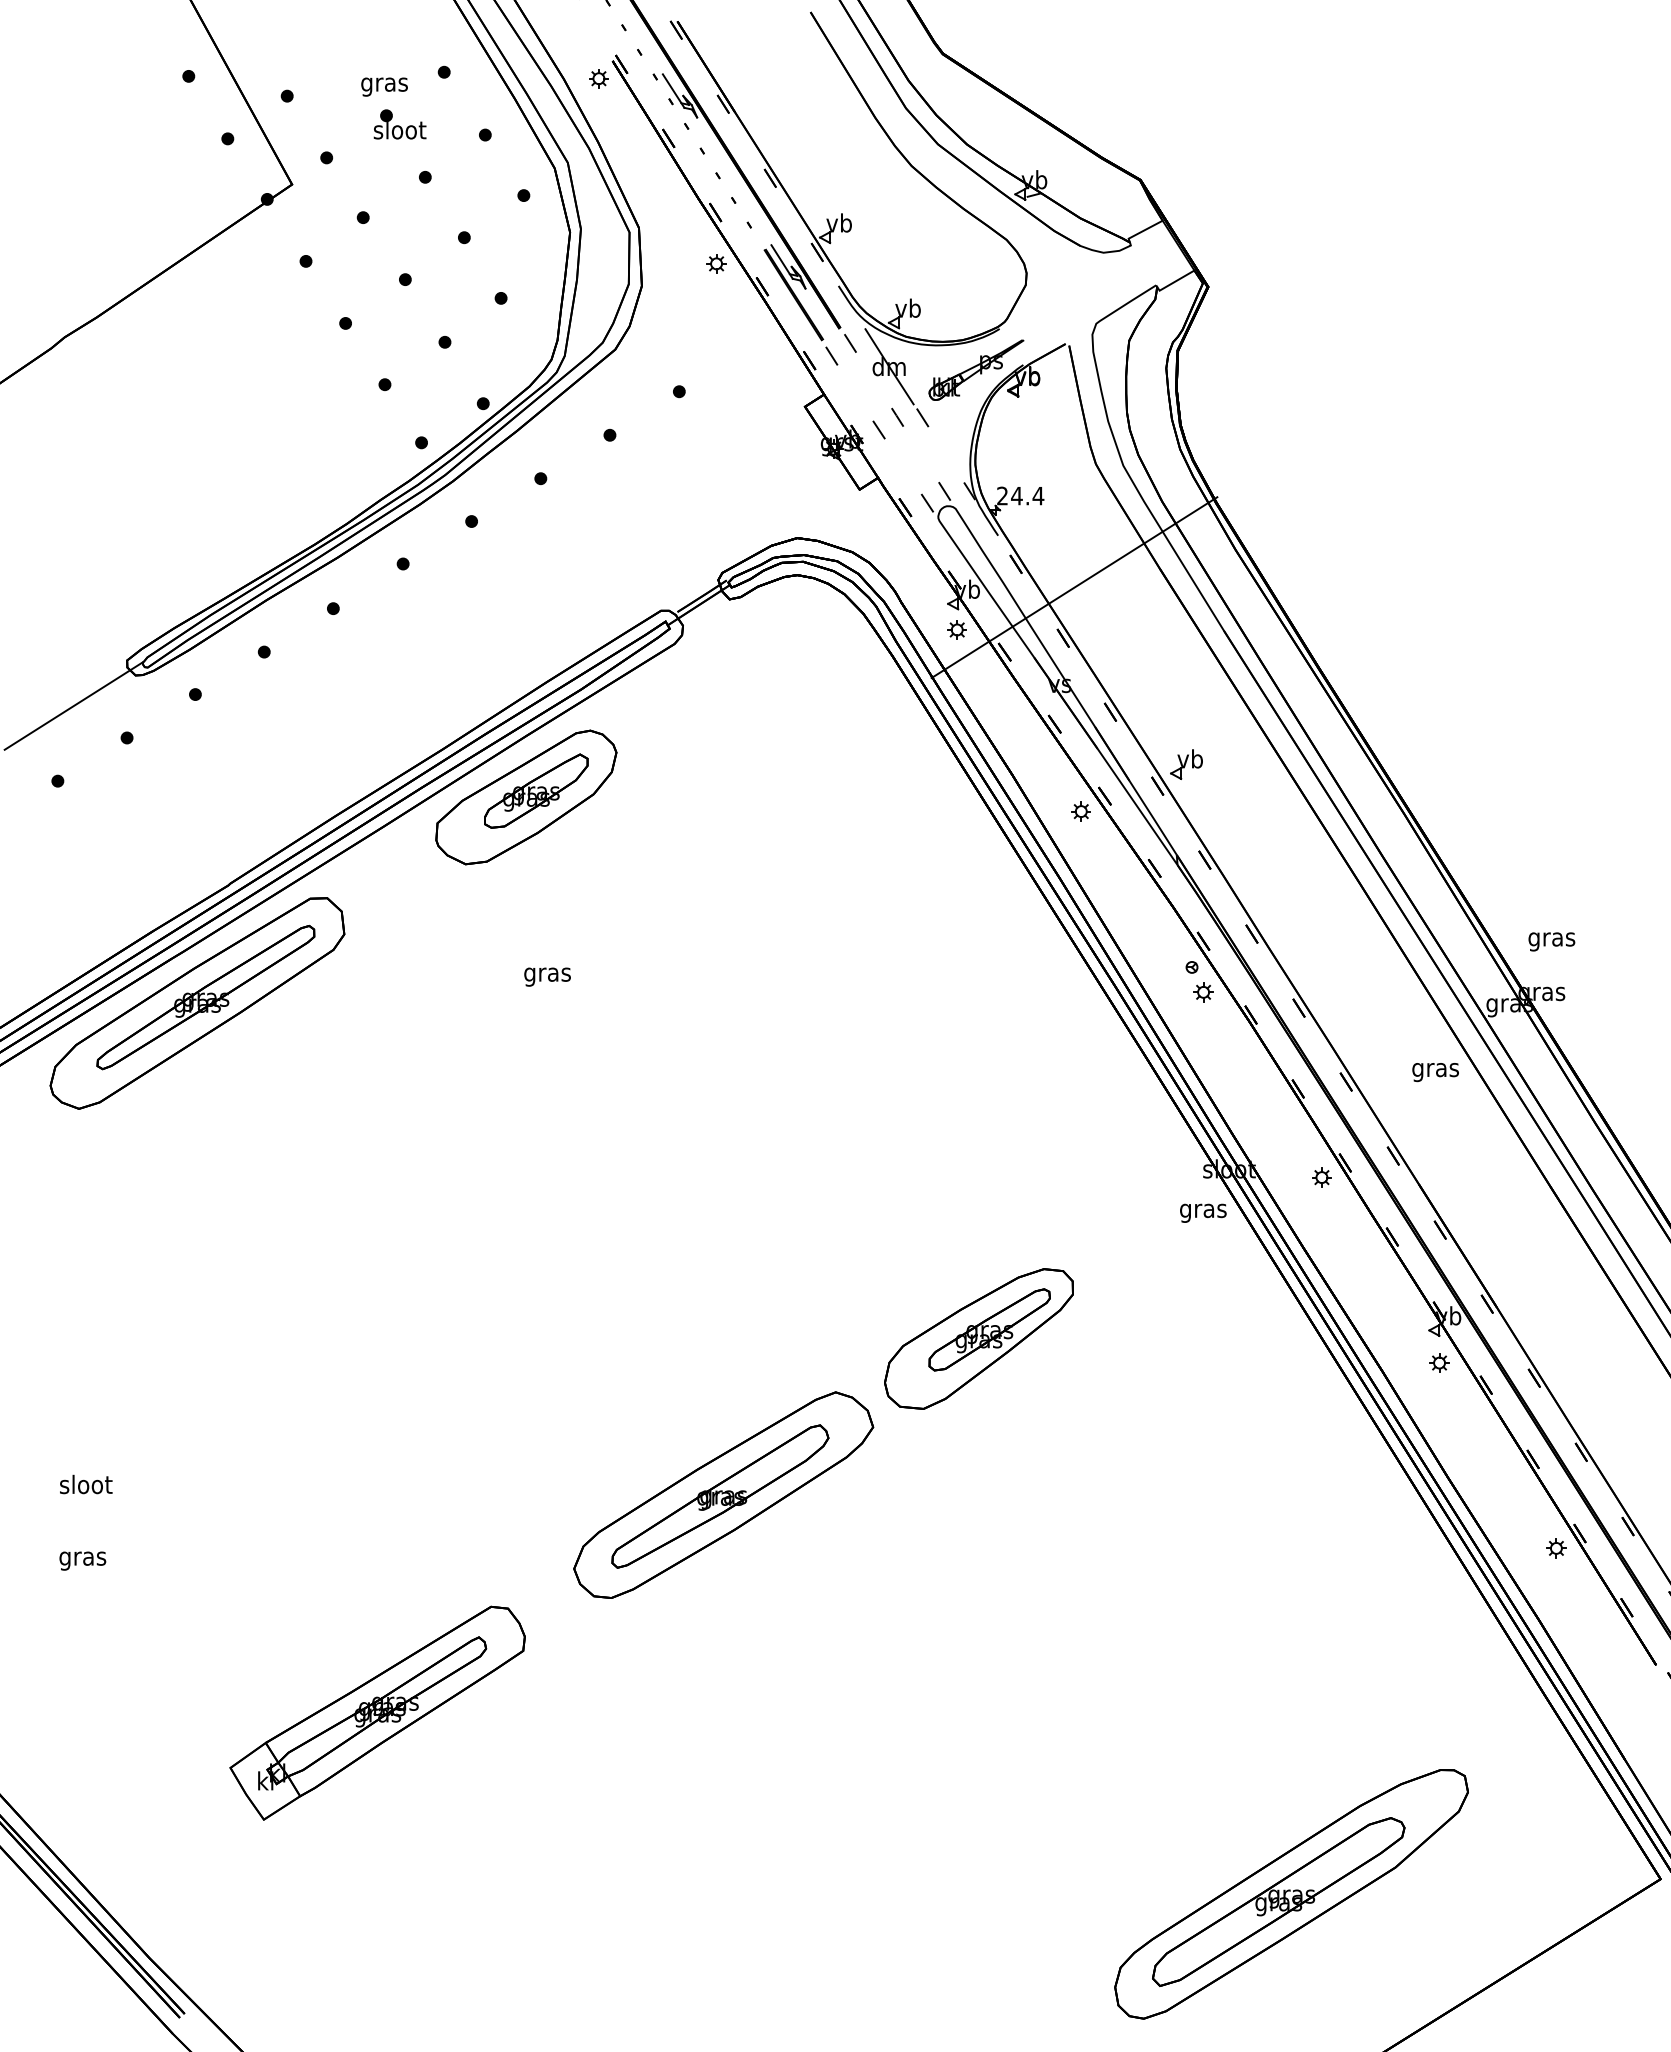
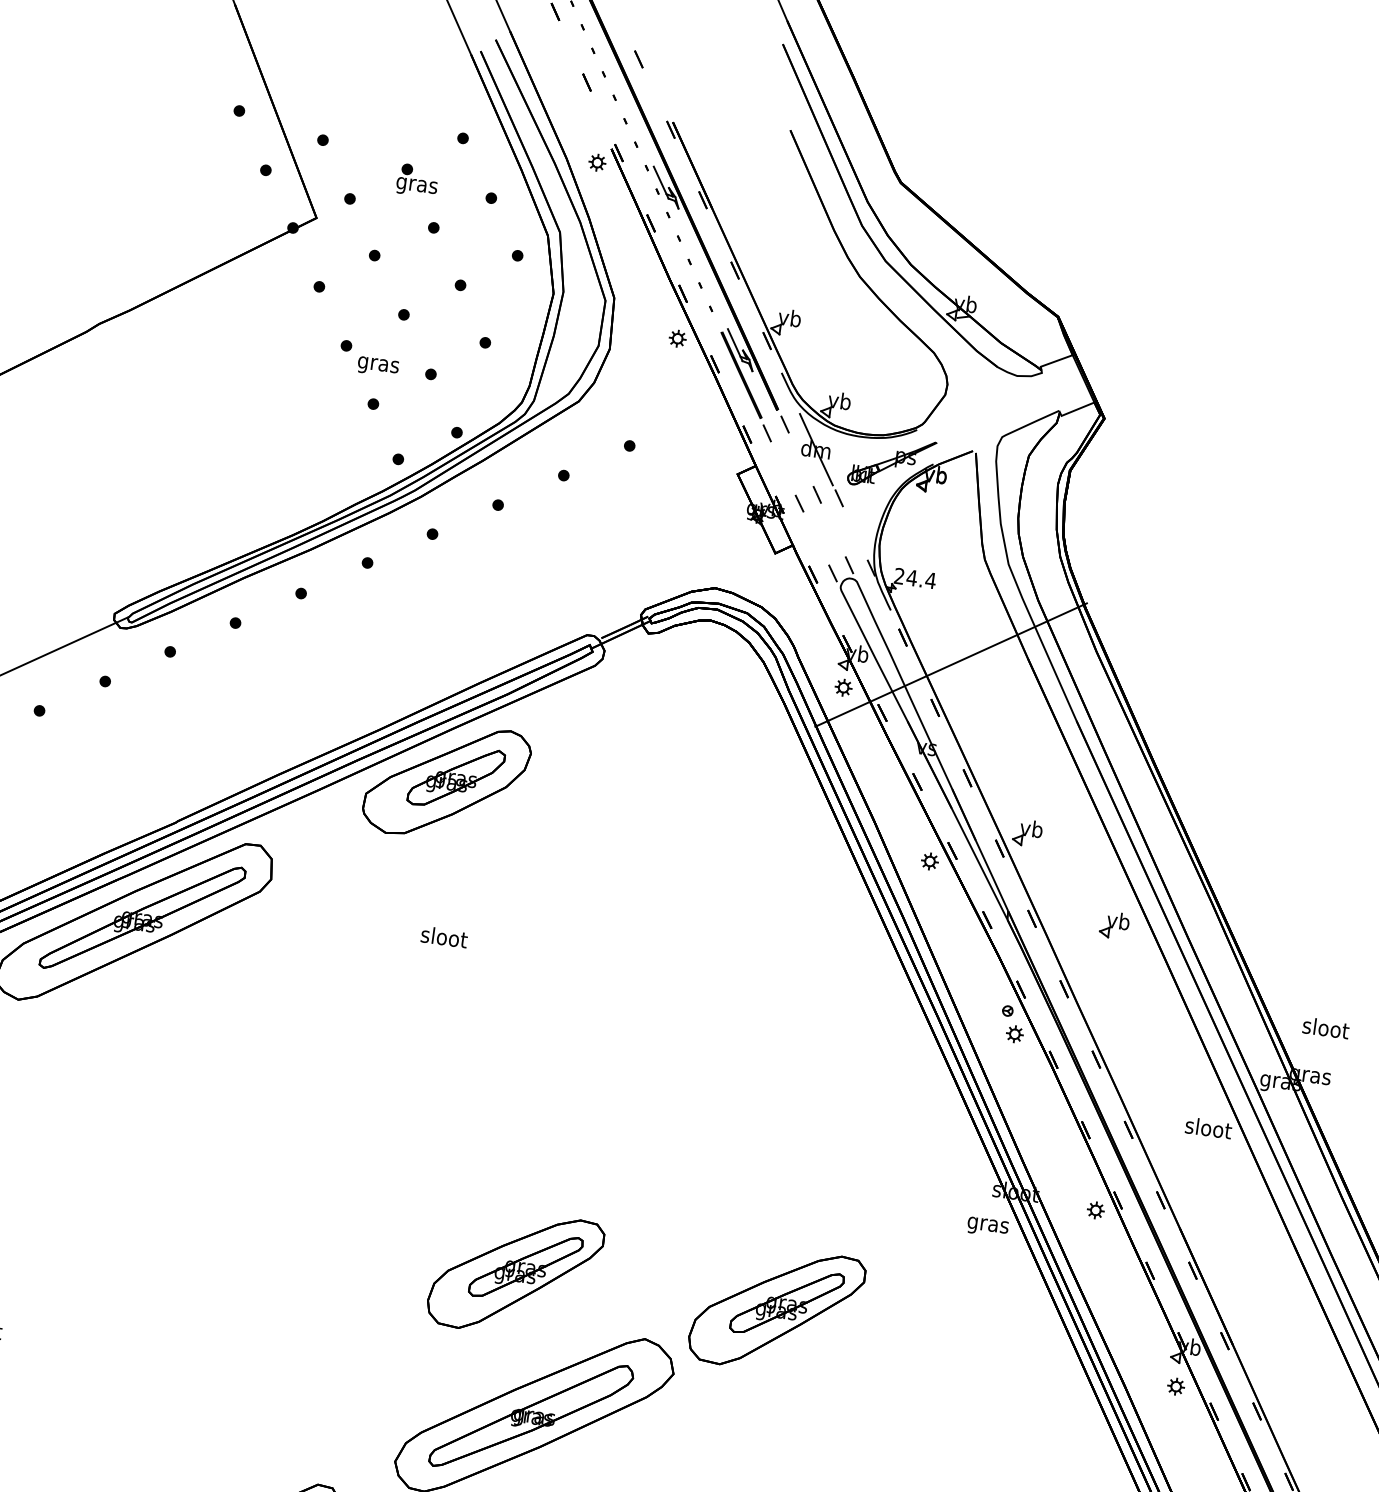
text: (384, 86) -> (378, 366), moved
text: (399, 132) -> (416, 185), sloot -> gras
part: (1298, 854) -> (1114, 925), added
text: (1551, 939) -> (1325, 1030), gras -> sloot
text: (547, 974) -> (443, 939), gras -> sloot
text: (1435, 1069) -> (1208, 1129), gras -> sloot
part: (679, 1338) -> (515, 1273), added

